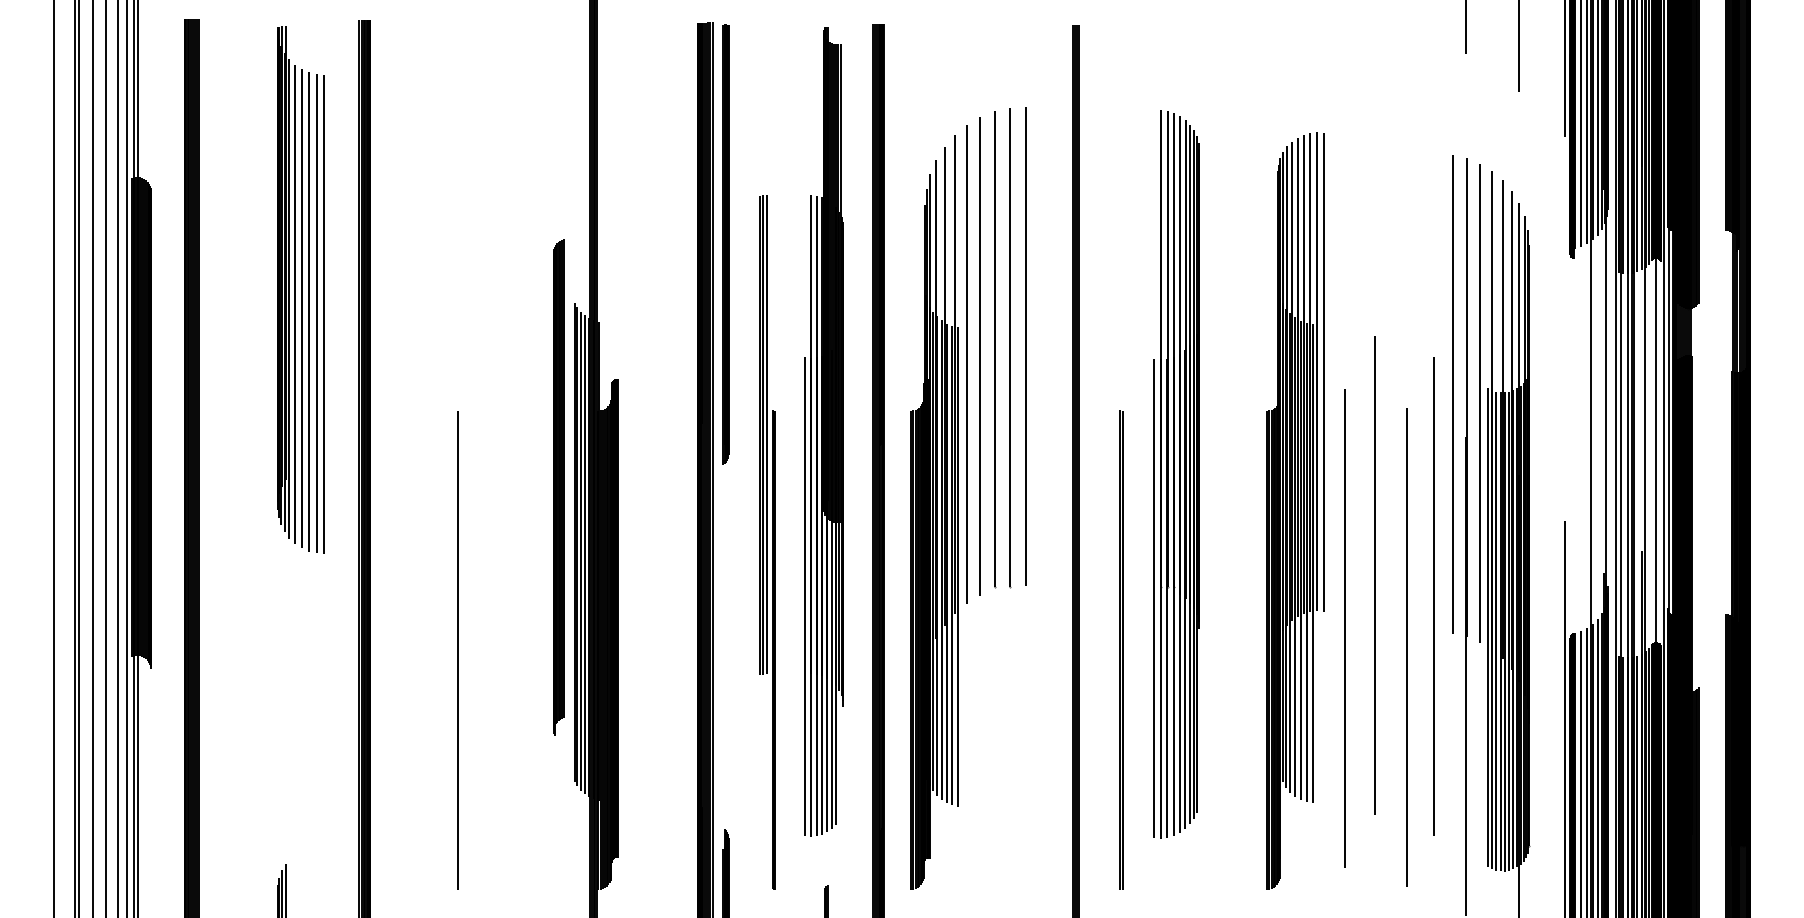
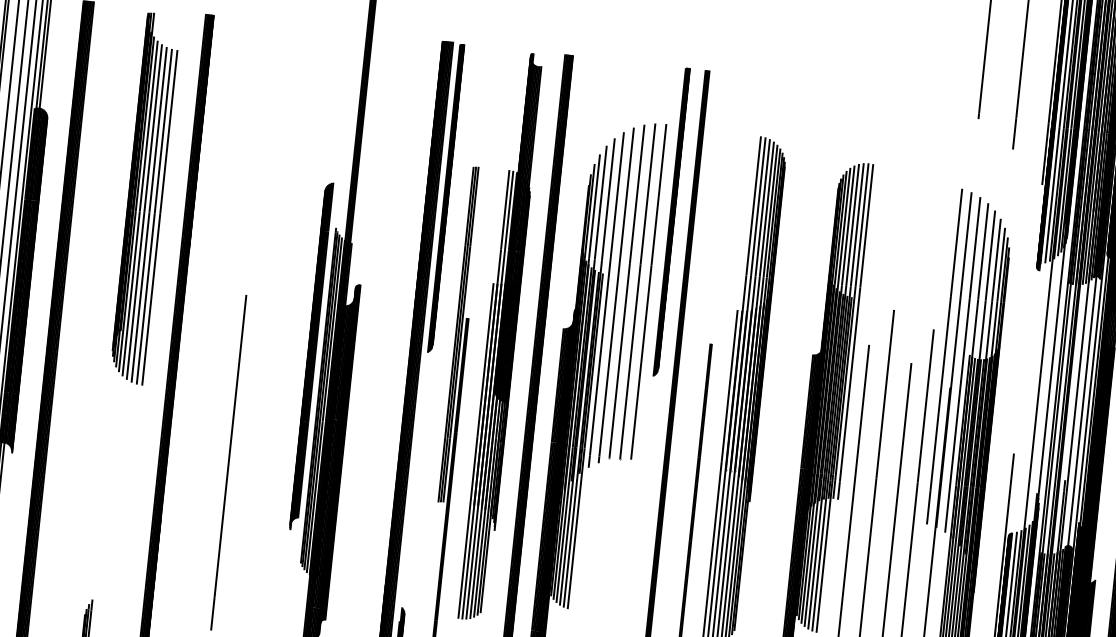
part: (1047, 244) -> (671, 221), added

